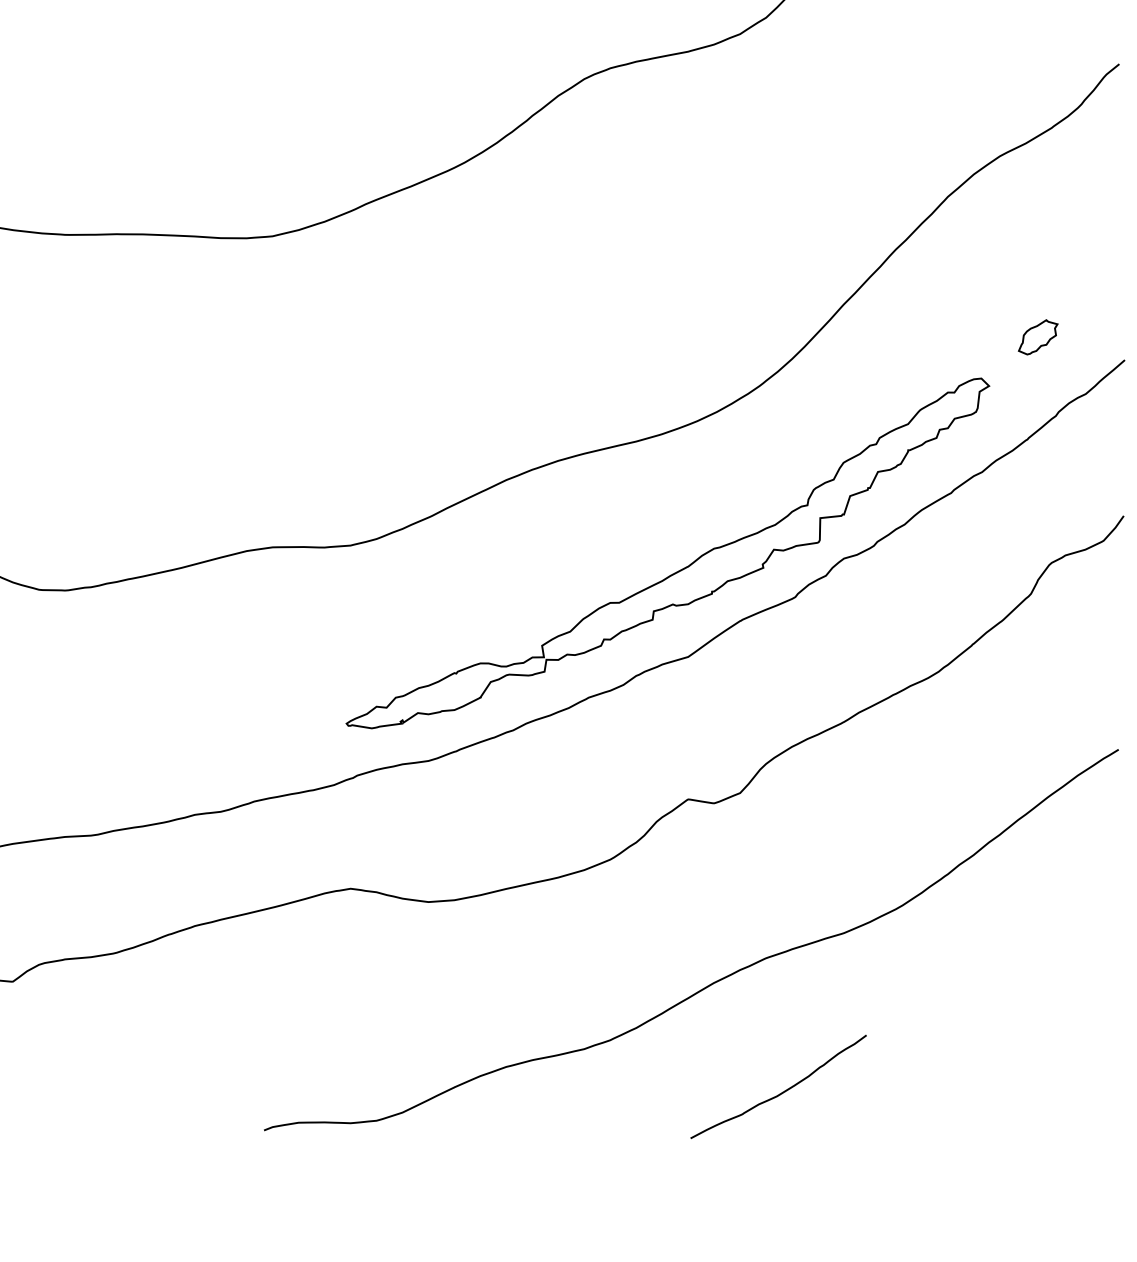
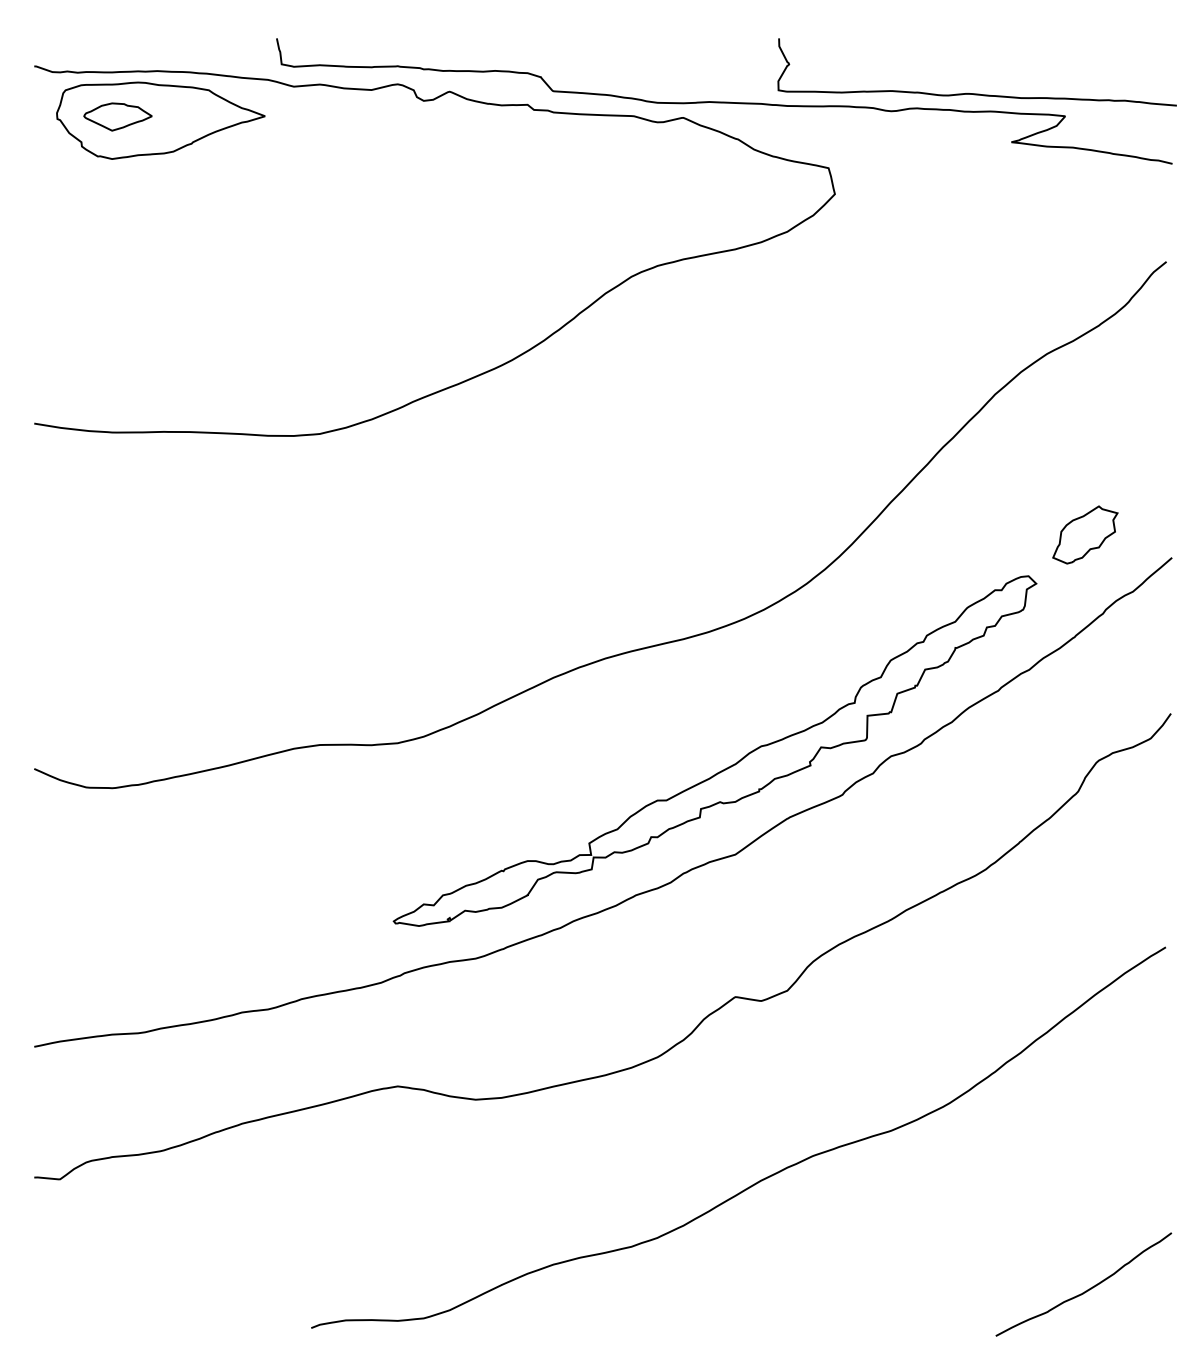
part: (1038, 336) -> (1085, 534), size x1.67
curve: (780, 1092) -> (1085, 1290), moved

